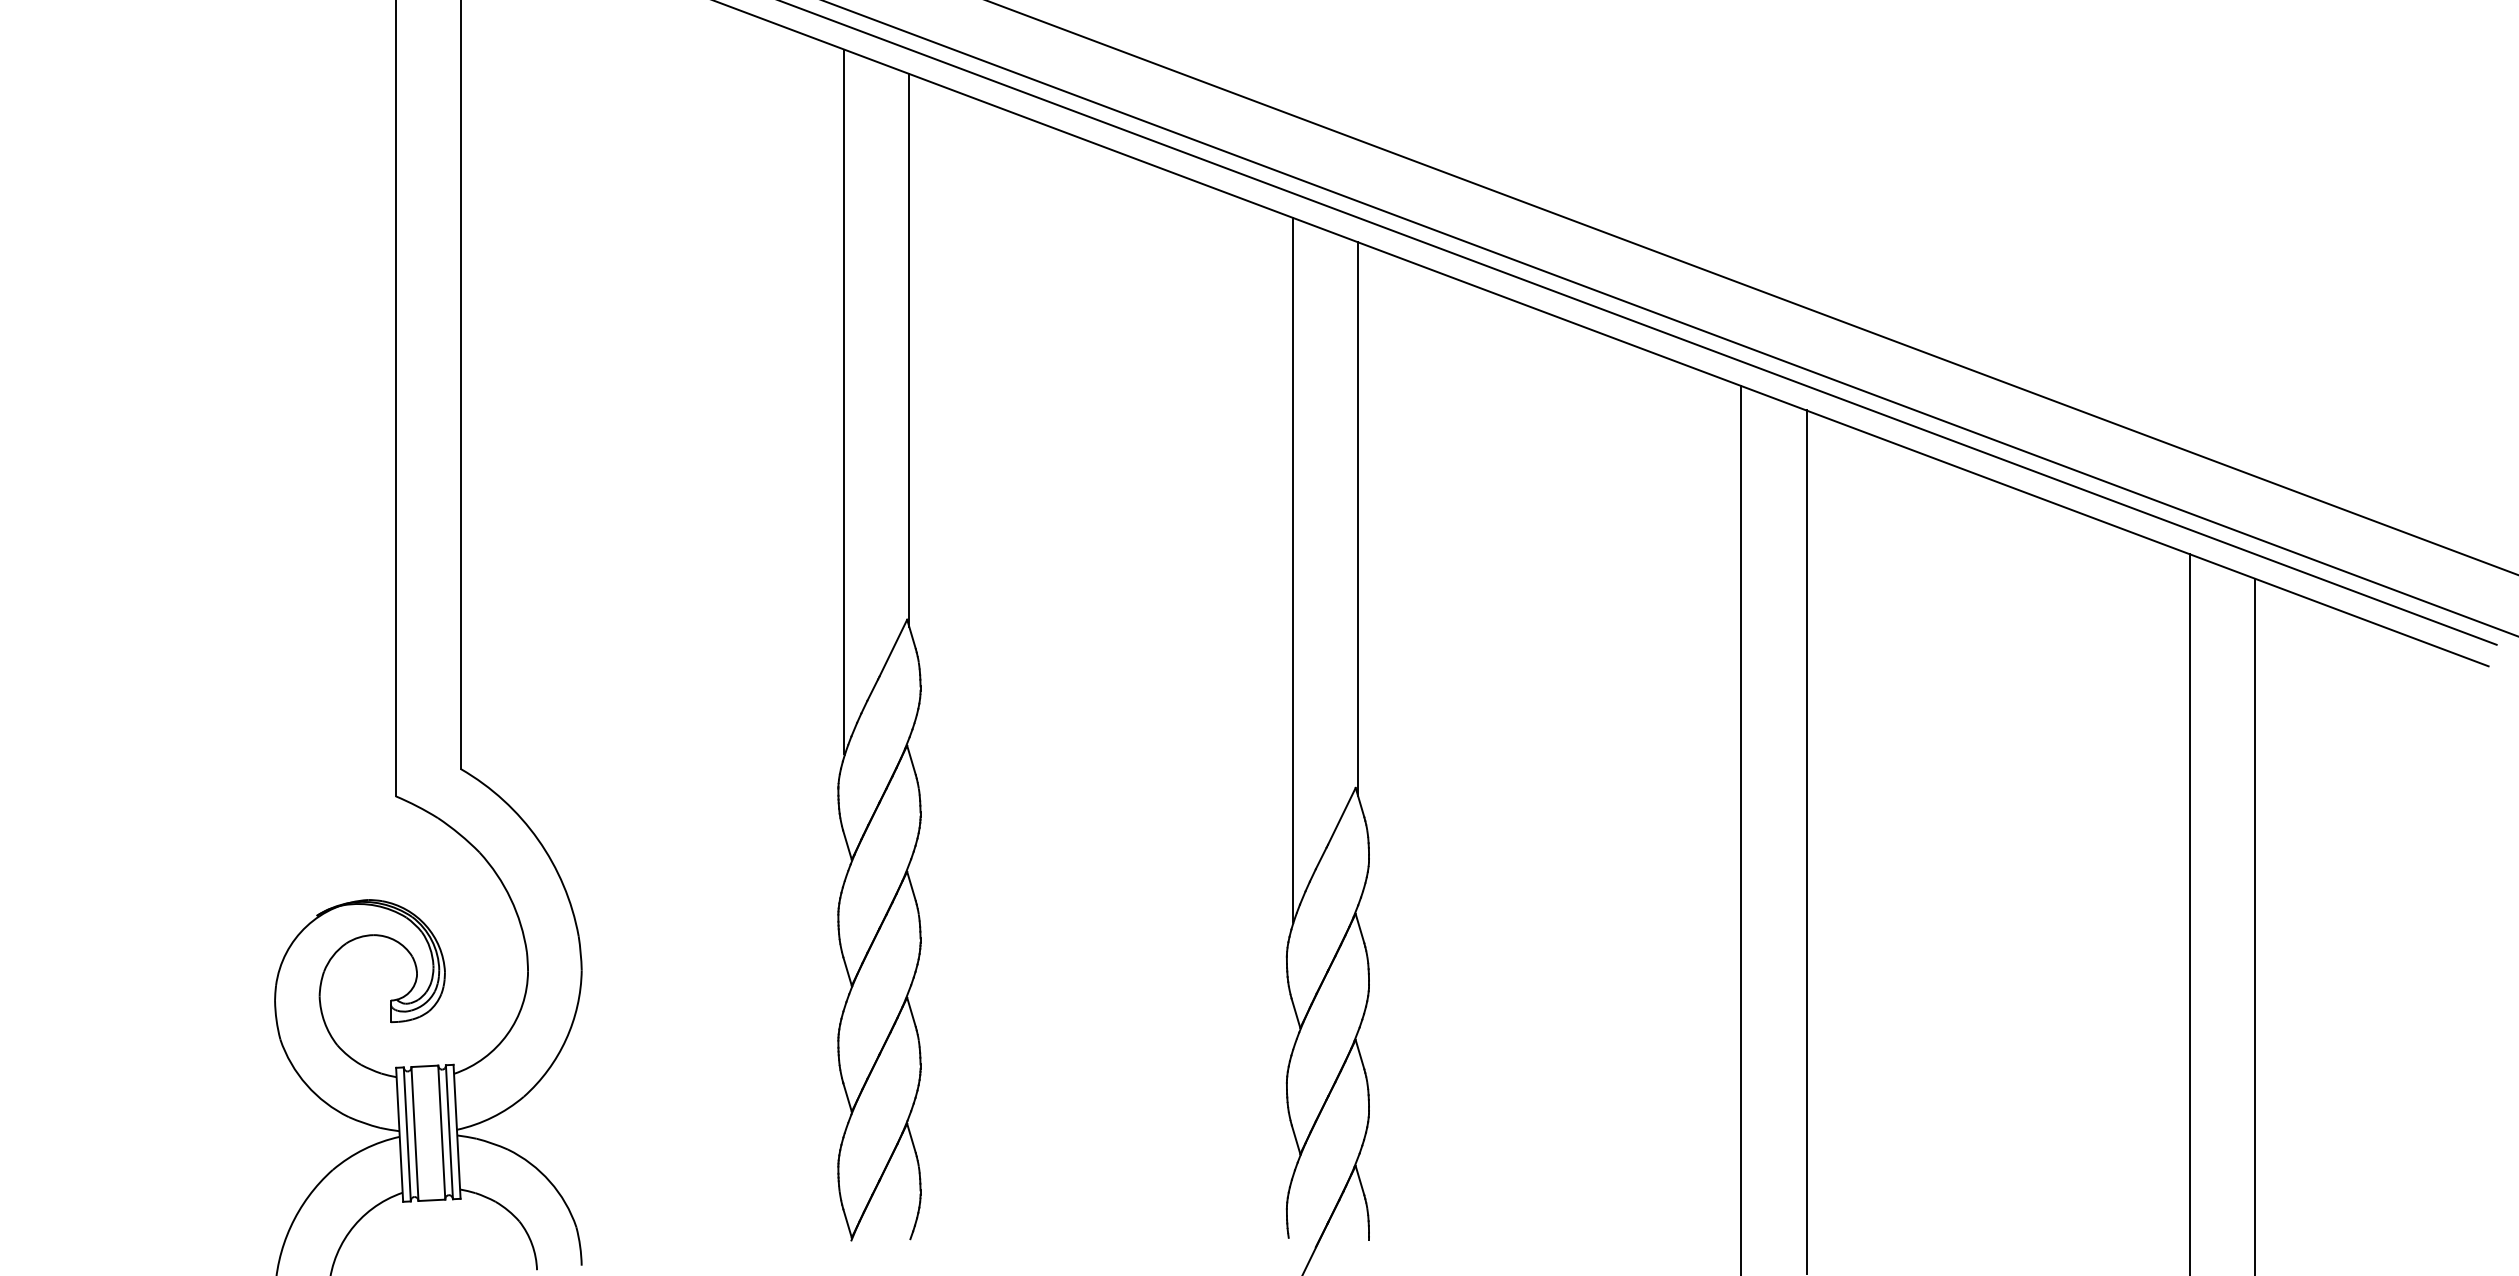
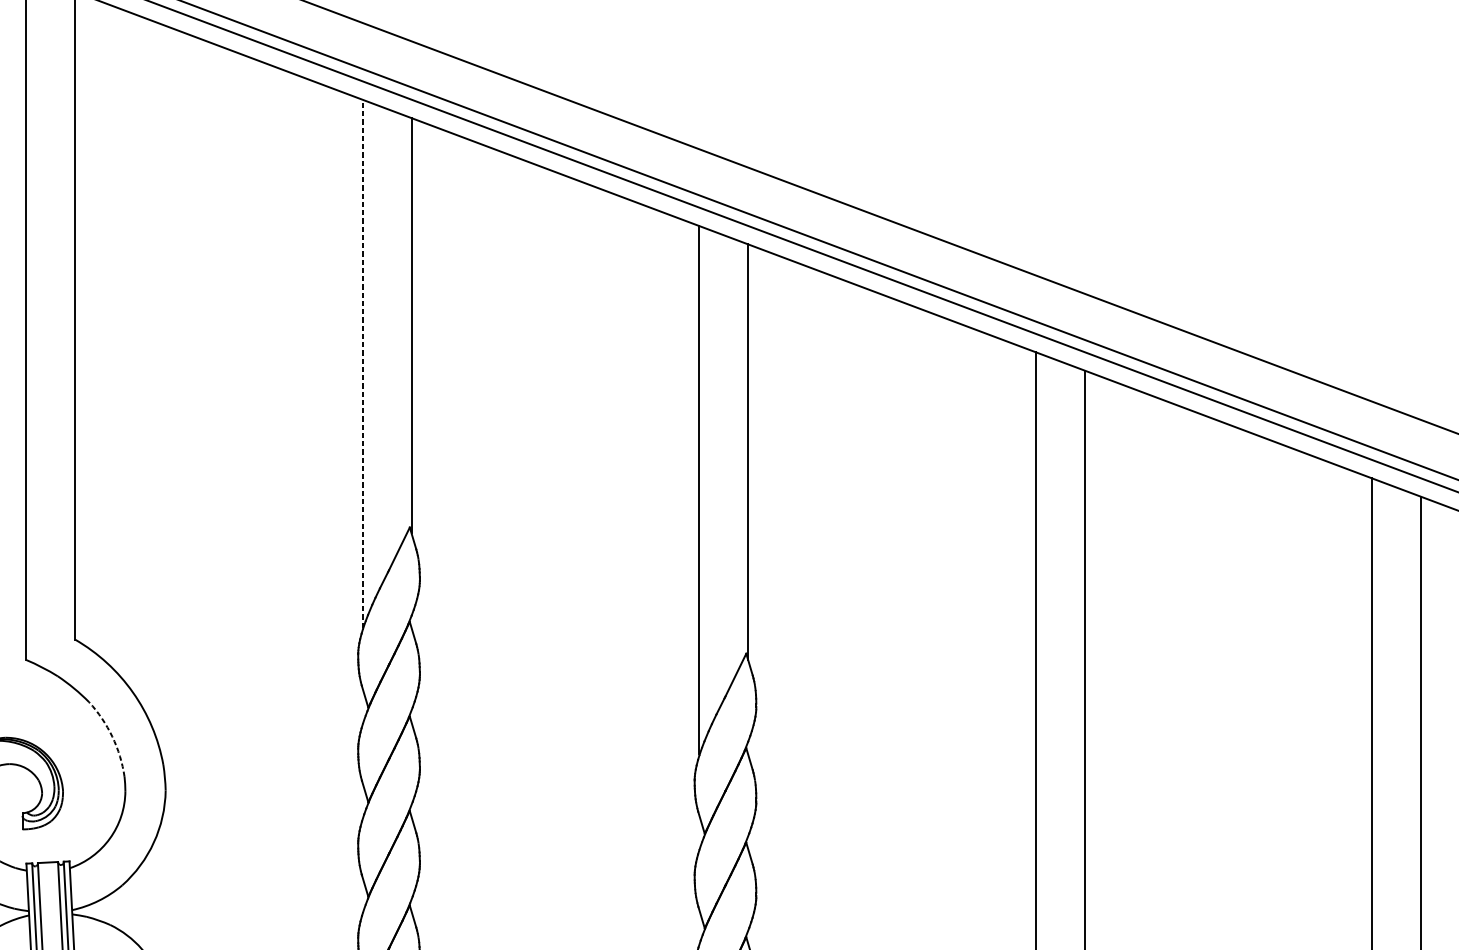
line: (844, 401) -> (362, 363), solid -> dashed
arc: (510, 898) -> (112, 736), solid -> dashed

